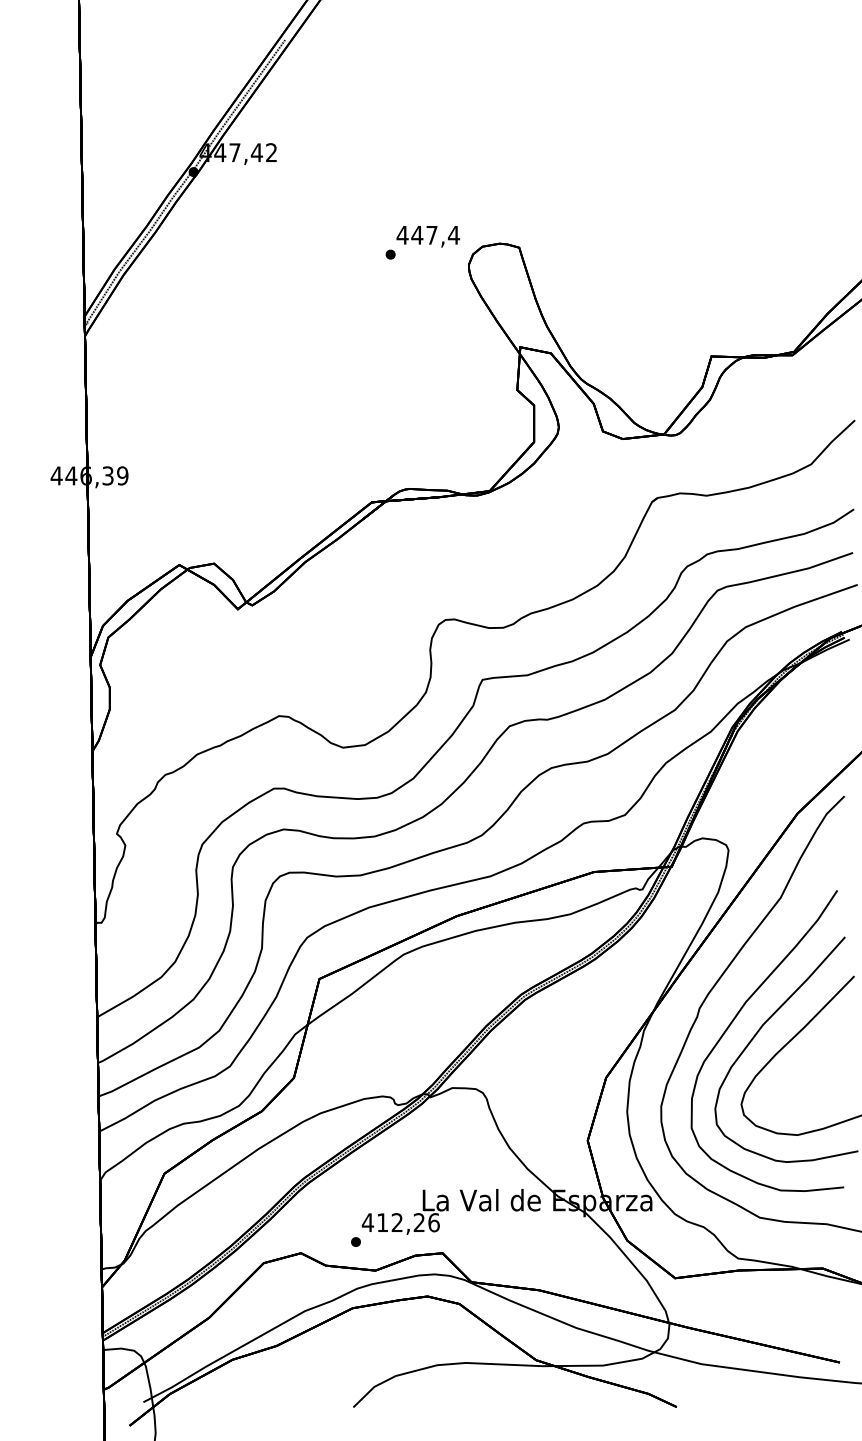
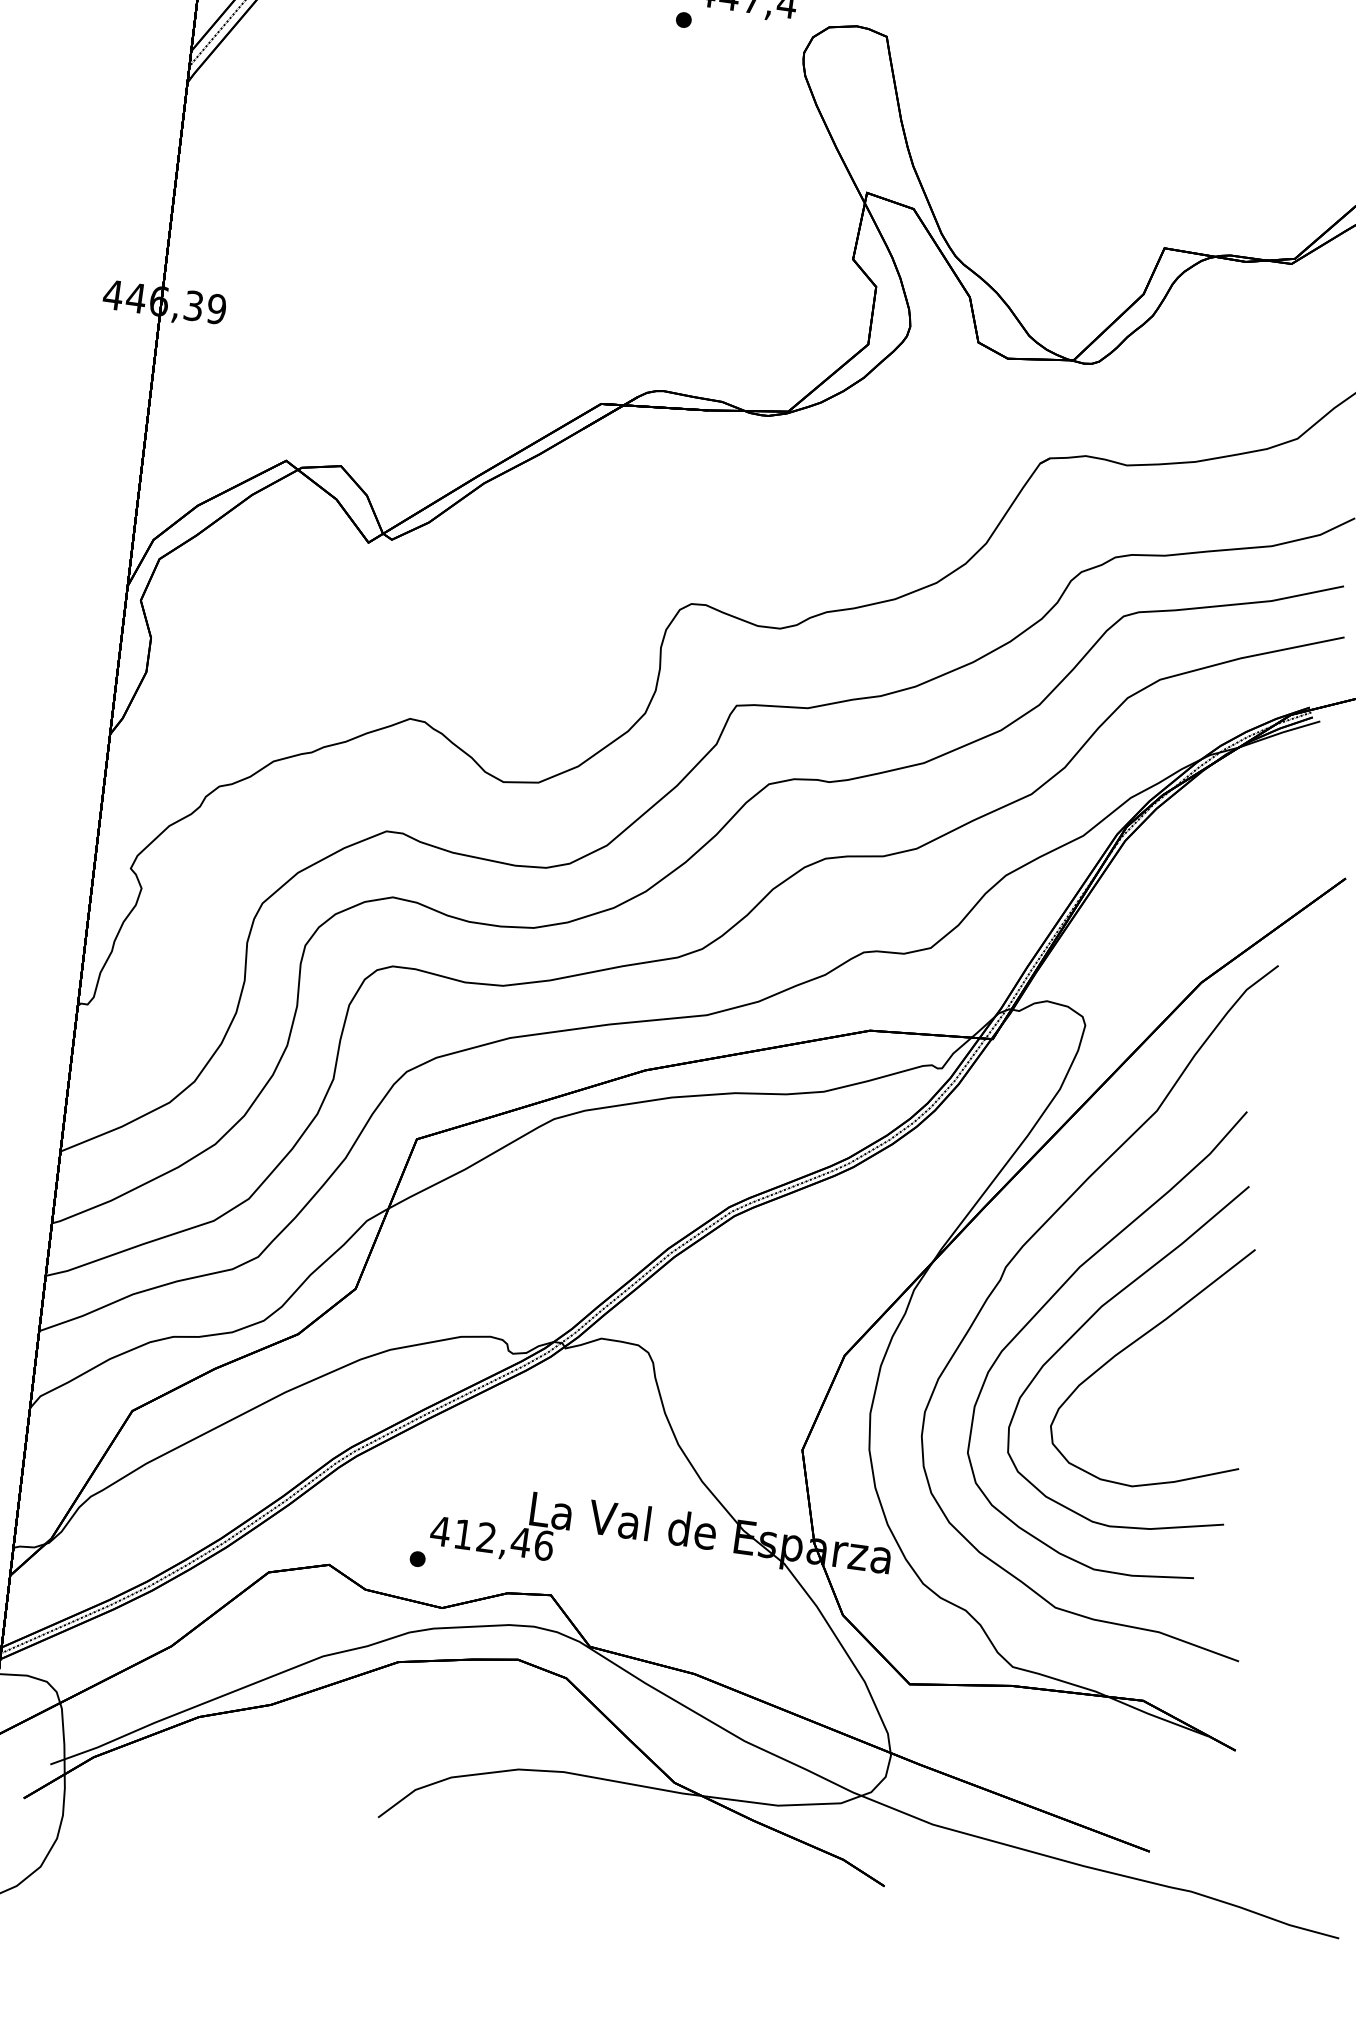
text: (419, 1222) -> (521, 1542), 412,26 -> 412,46

